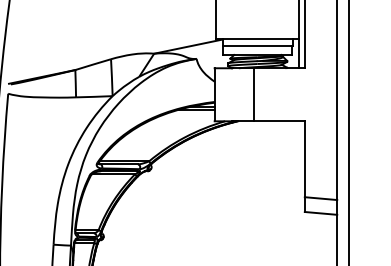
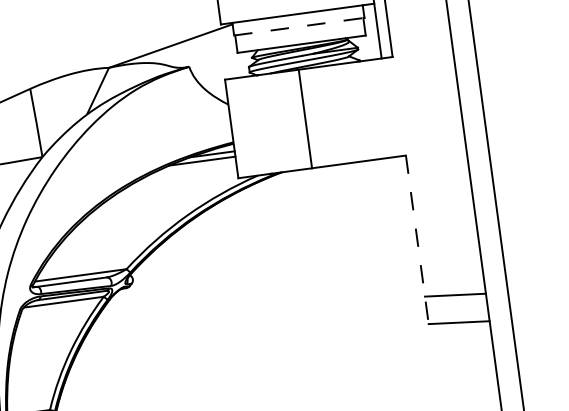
line: (258, 45) -> (300, 26), solid -> dashed
line: (304, 167) -> (416, 241), solid -> dashed

